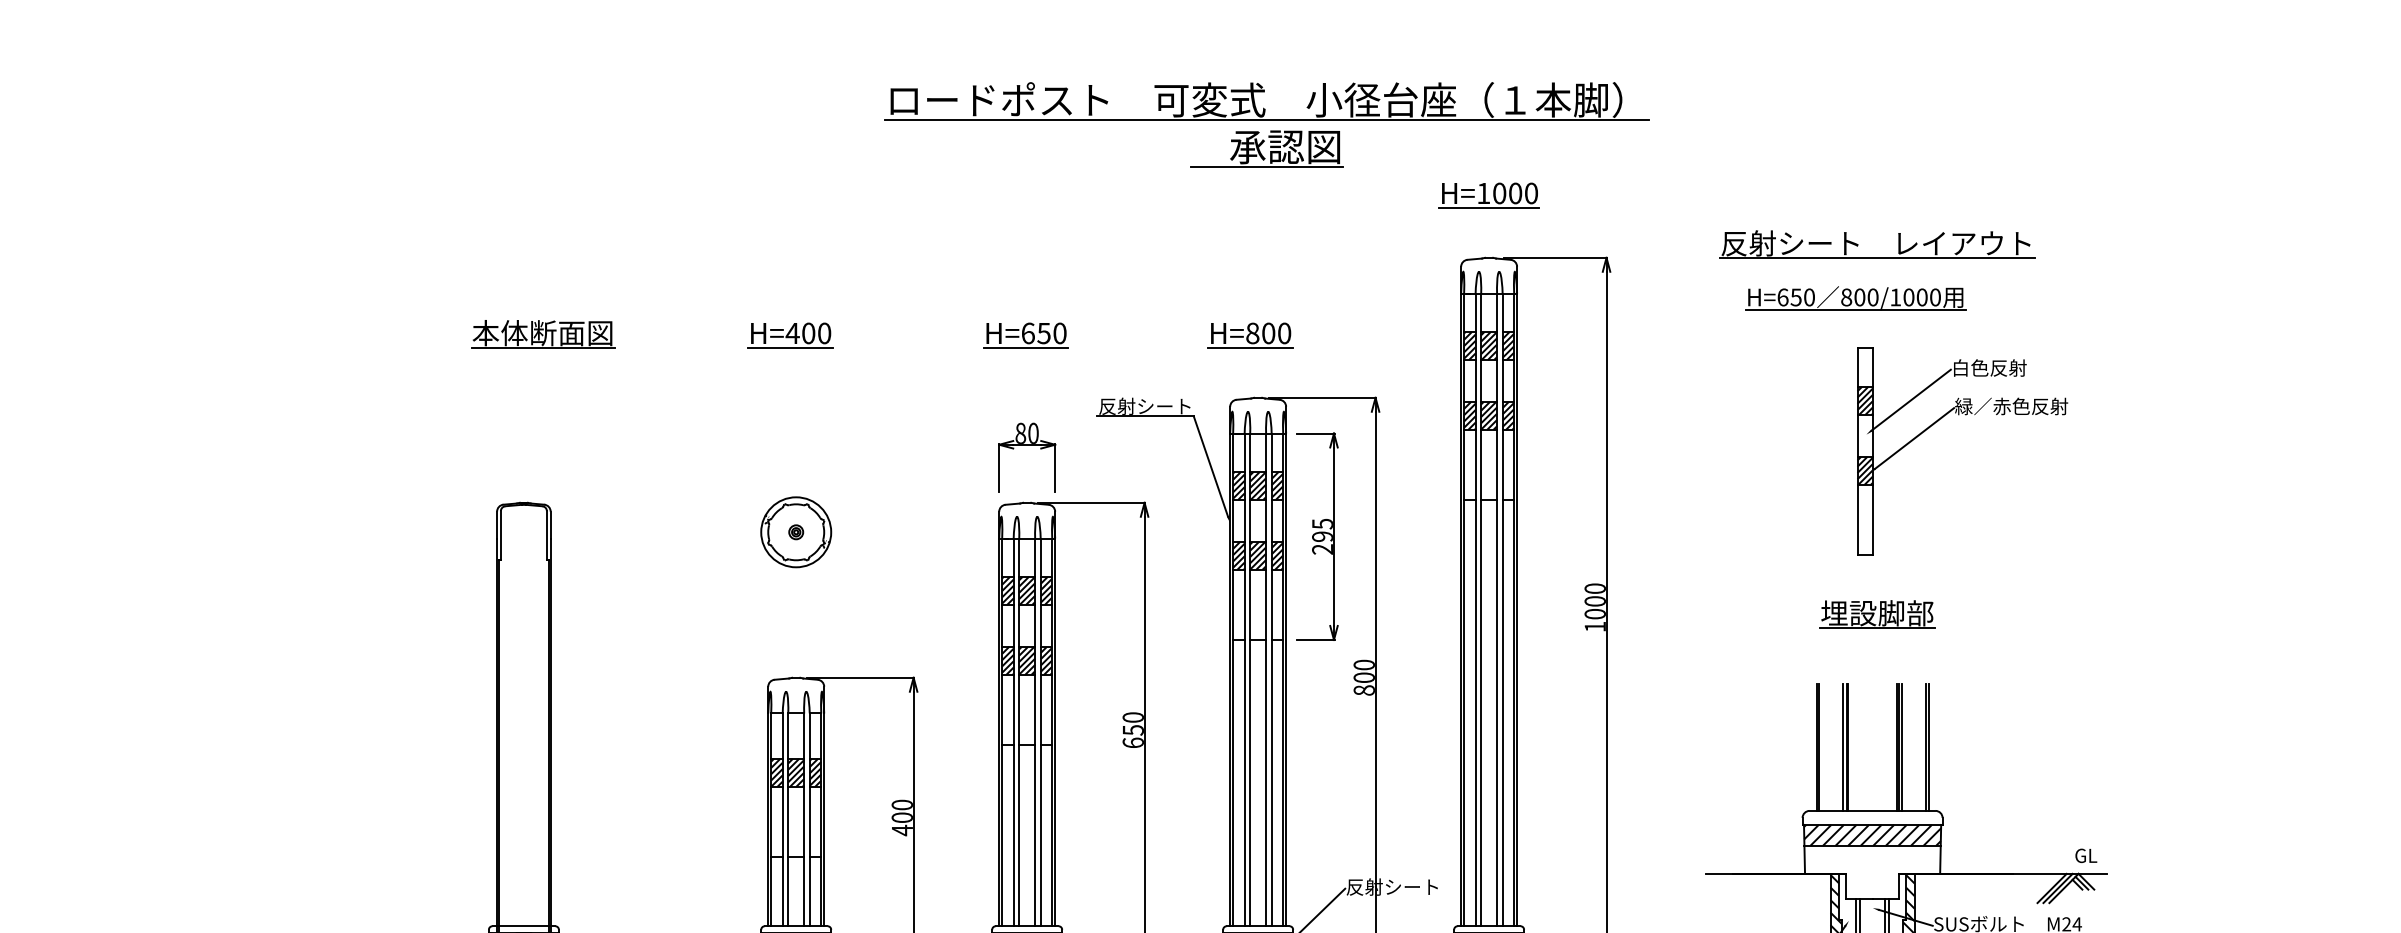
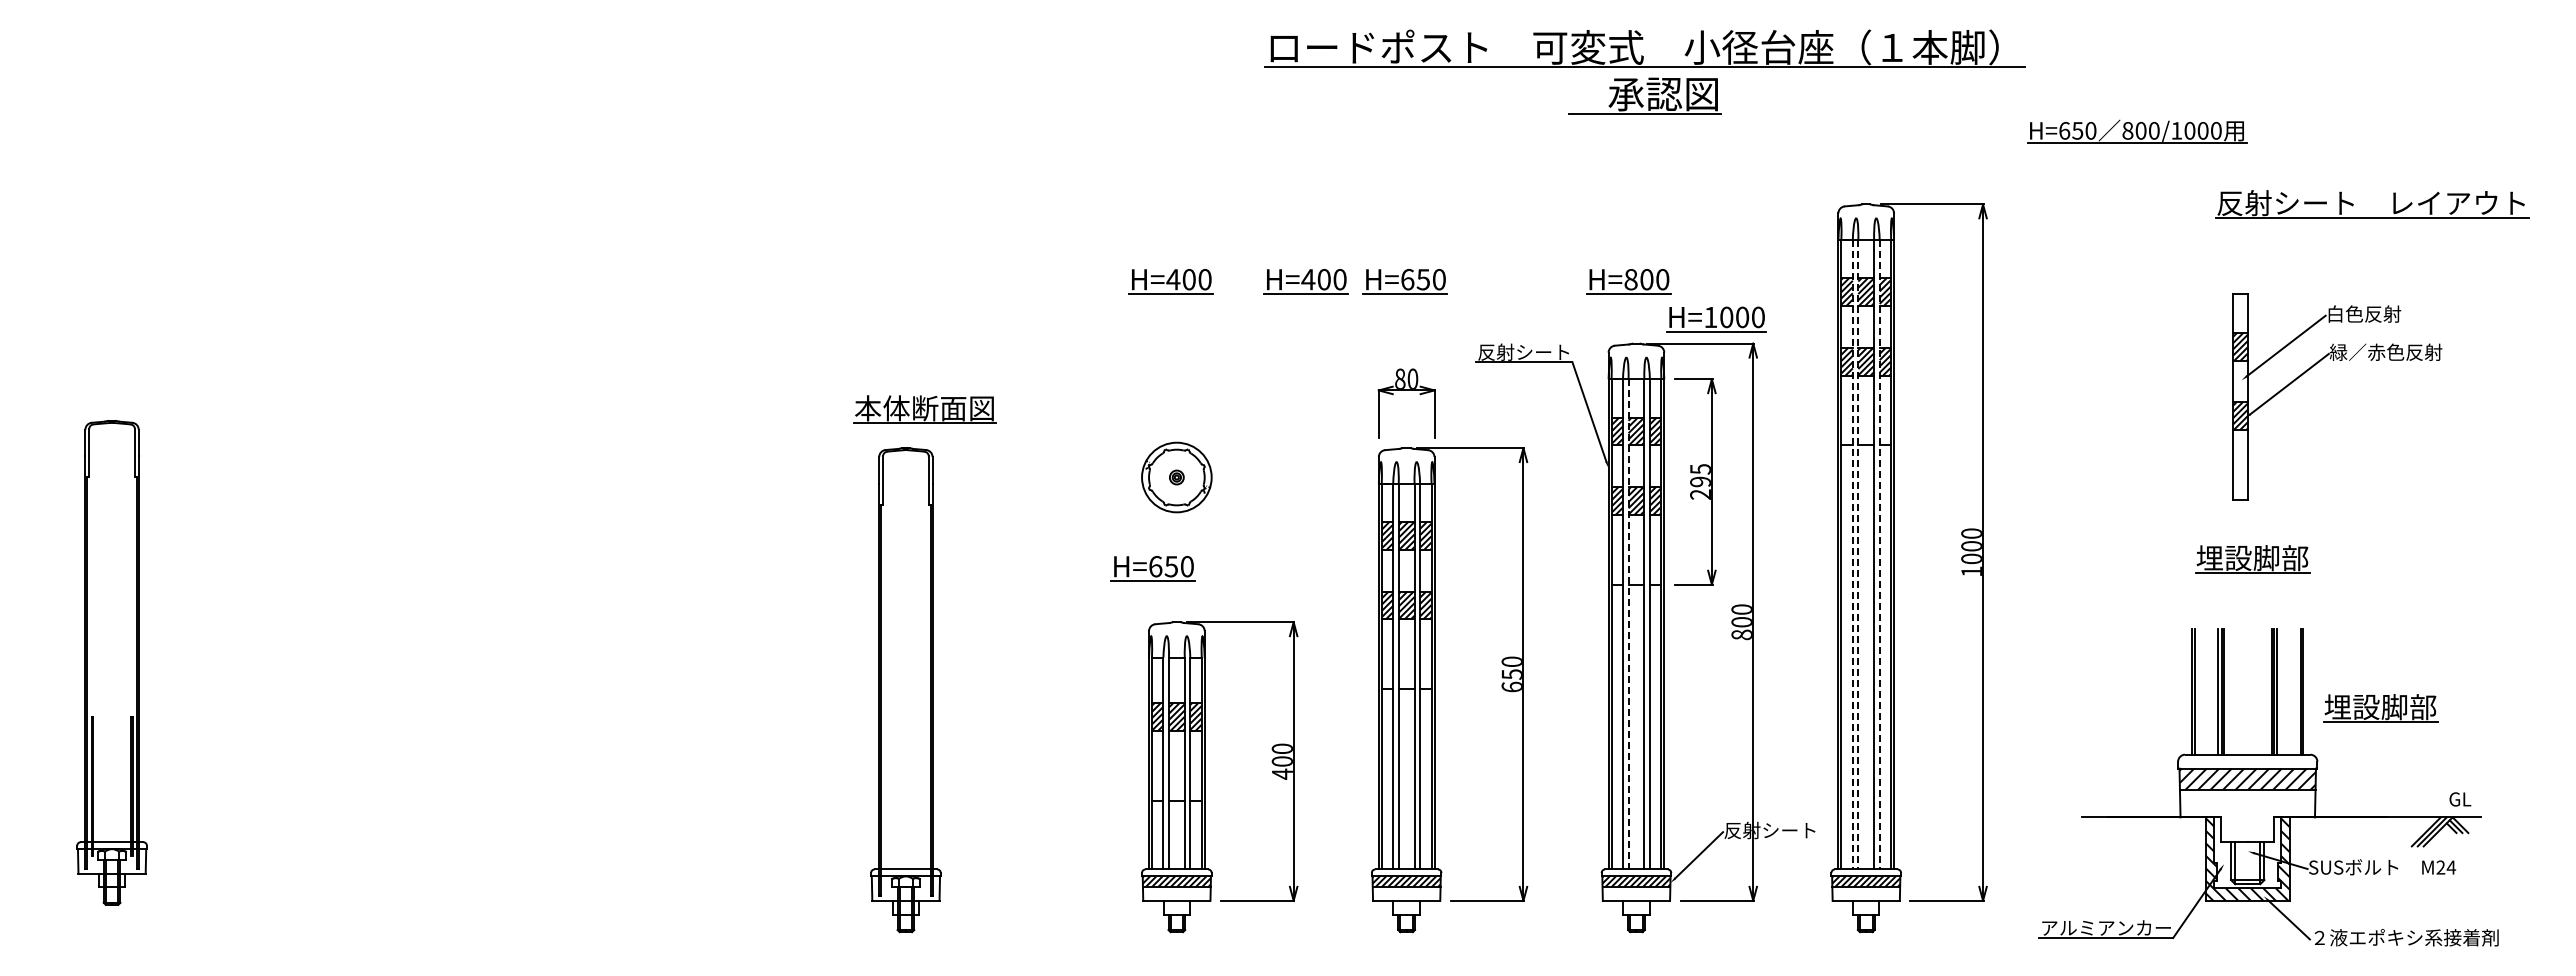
part: (1489, 195) -> (1716, 319), moved
part: (1877, 257) -> (2372, 217), moved
part: (1856, 298) -> (2137, 131), moved
part: (542, 334) -> (924, 409), moved
part: (925, 335) -> (1305, 281), added
line: (1475, 609) -> (1852, 554), solid -> dashed
line: (1481, 609) -> (1858, 554), solid -> dashed
line: (1502, 609) -> (1879, 554), solid -> dashed
part: (771, 623) -> (1152, 568), added
line: (1250, 680) -> (1628, 624), solid -> dashed
part: (2006, 764) -> (2380, 708), added

